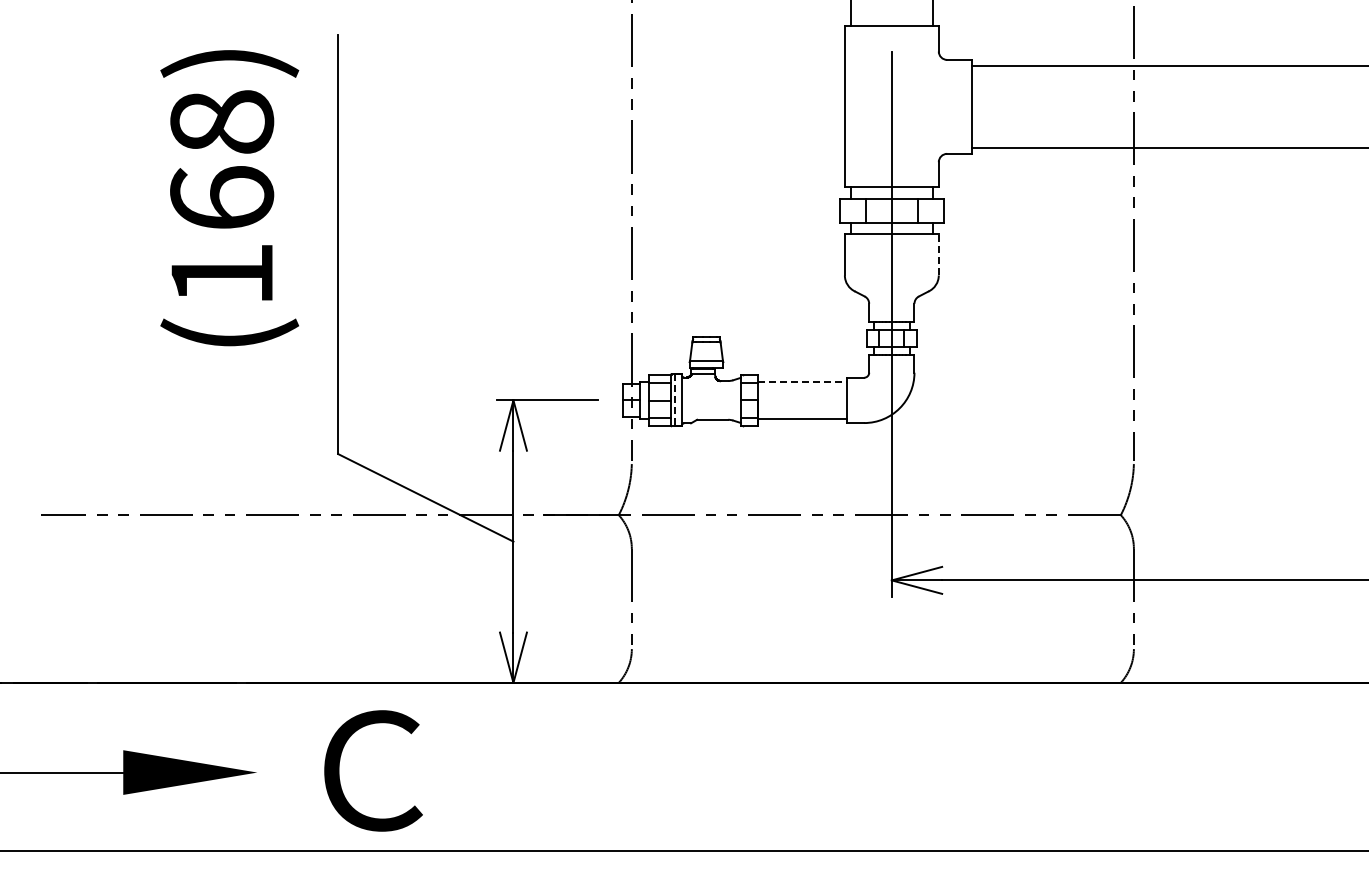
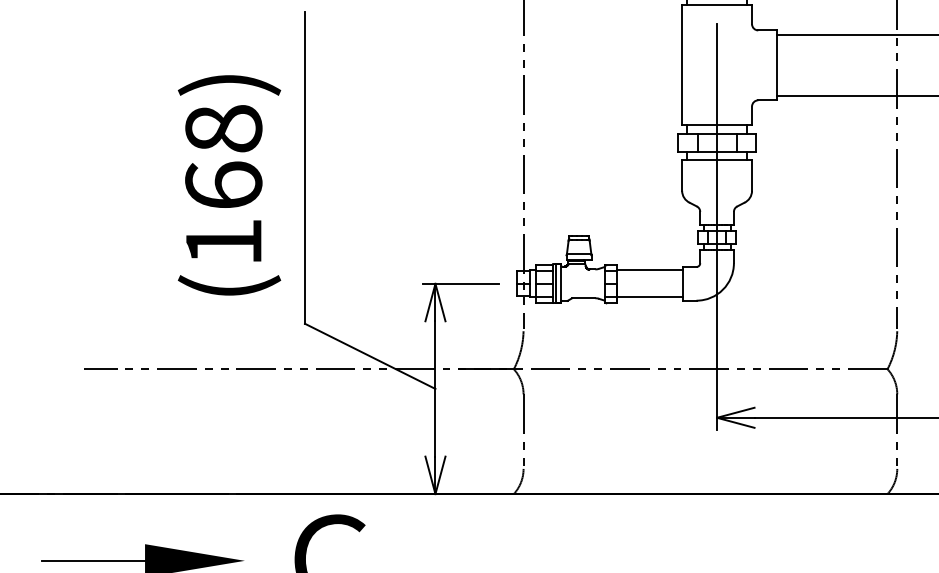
text: (229, 198) -> (229, 185), moved
line: (938, 254) -> (751, 175), dashed -> solid
line: (802, 382) -> (650, 270), dashed -> solid
line: (675, 400) -> (556, 283), dashed -> solid

